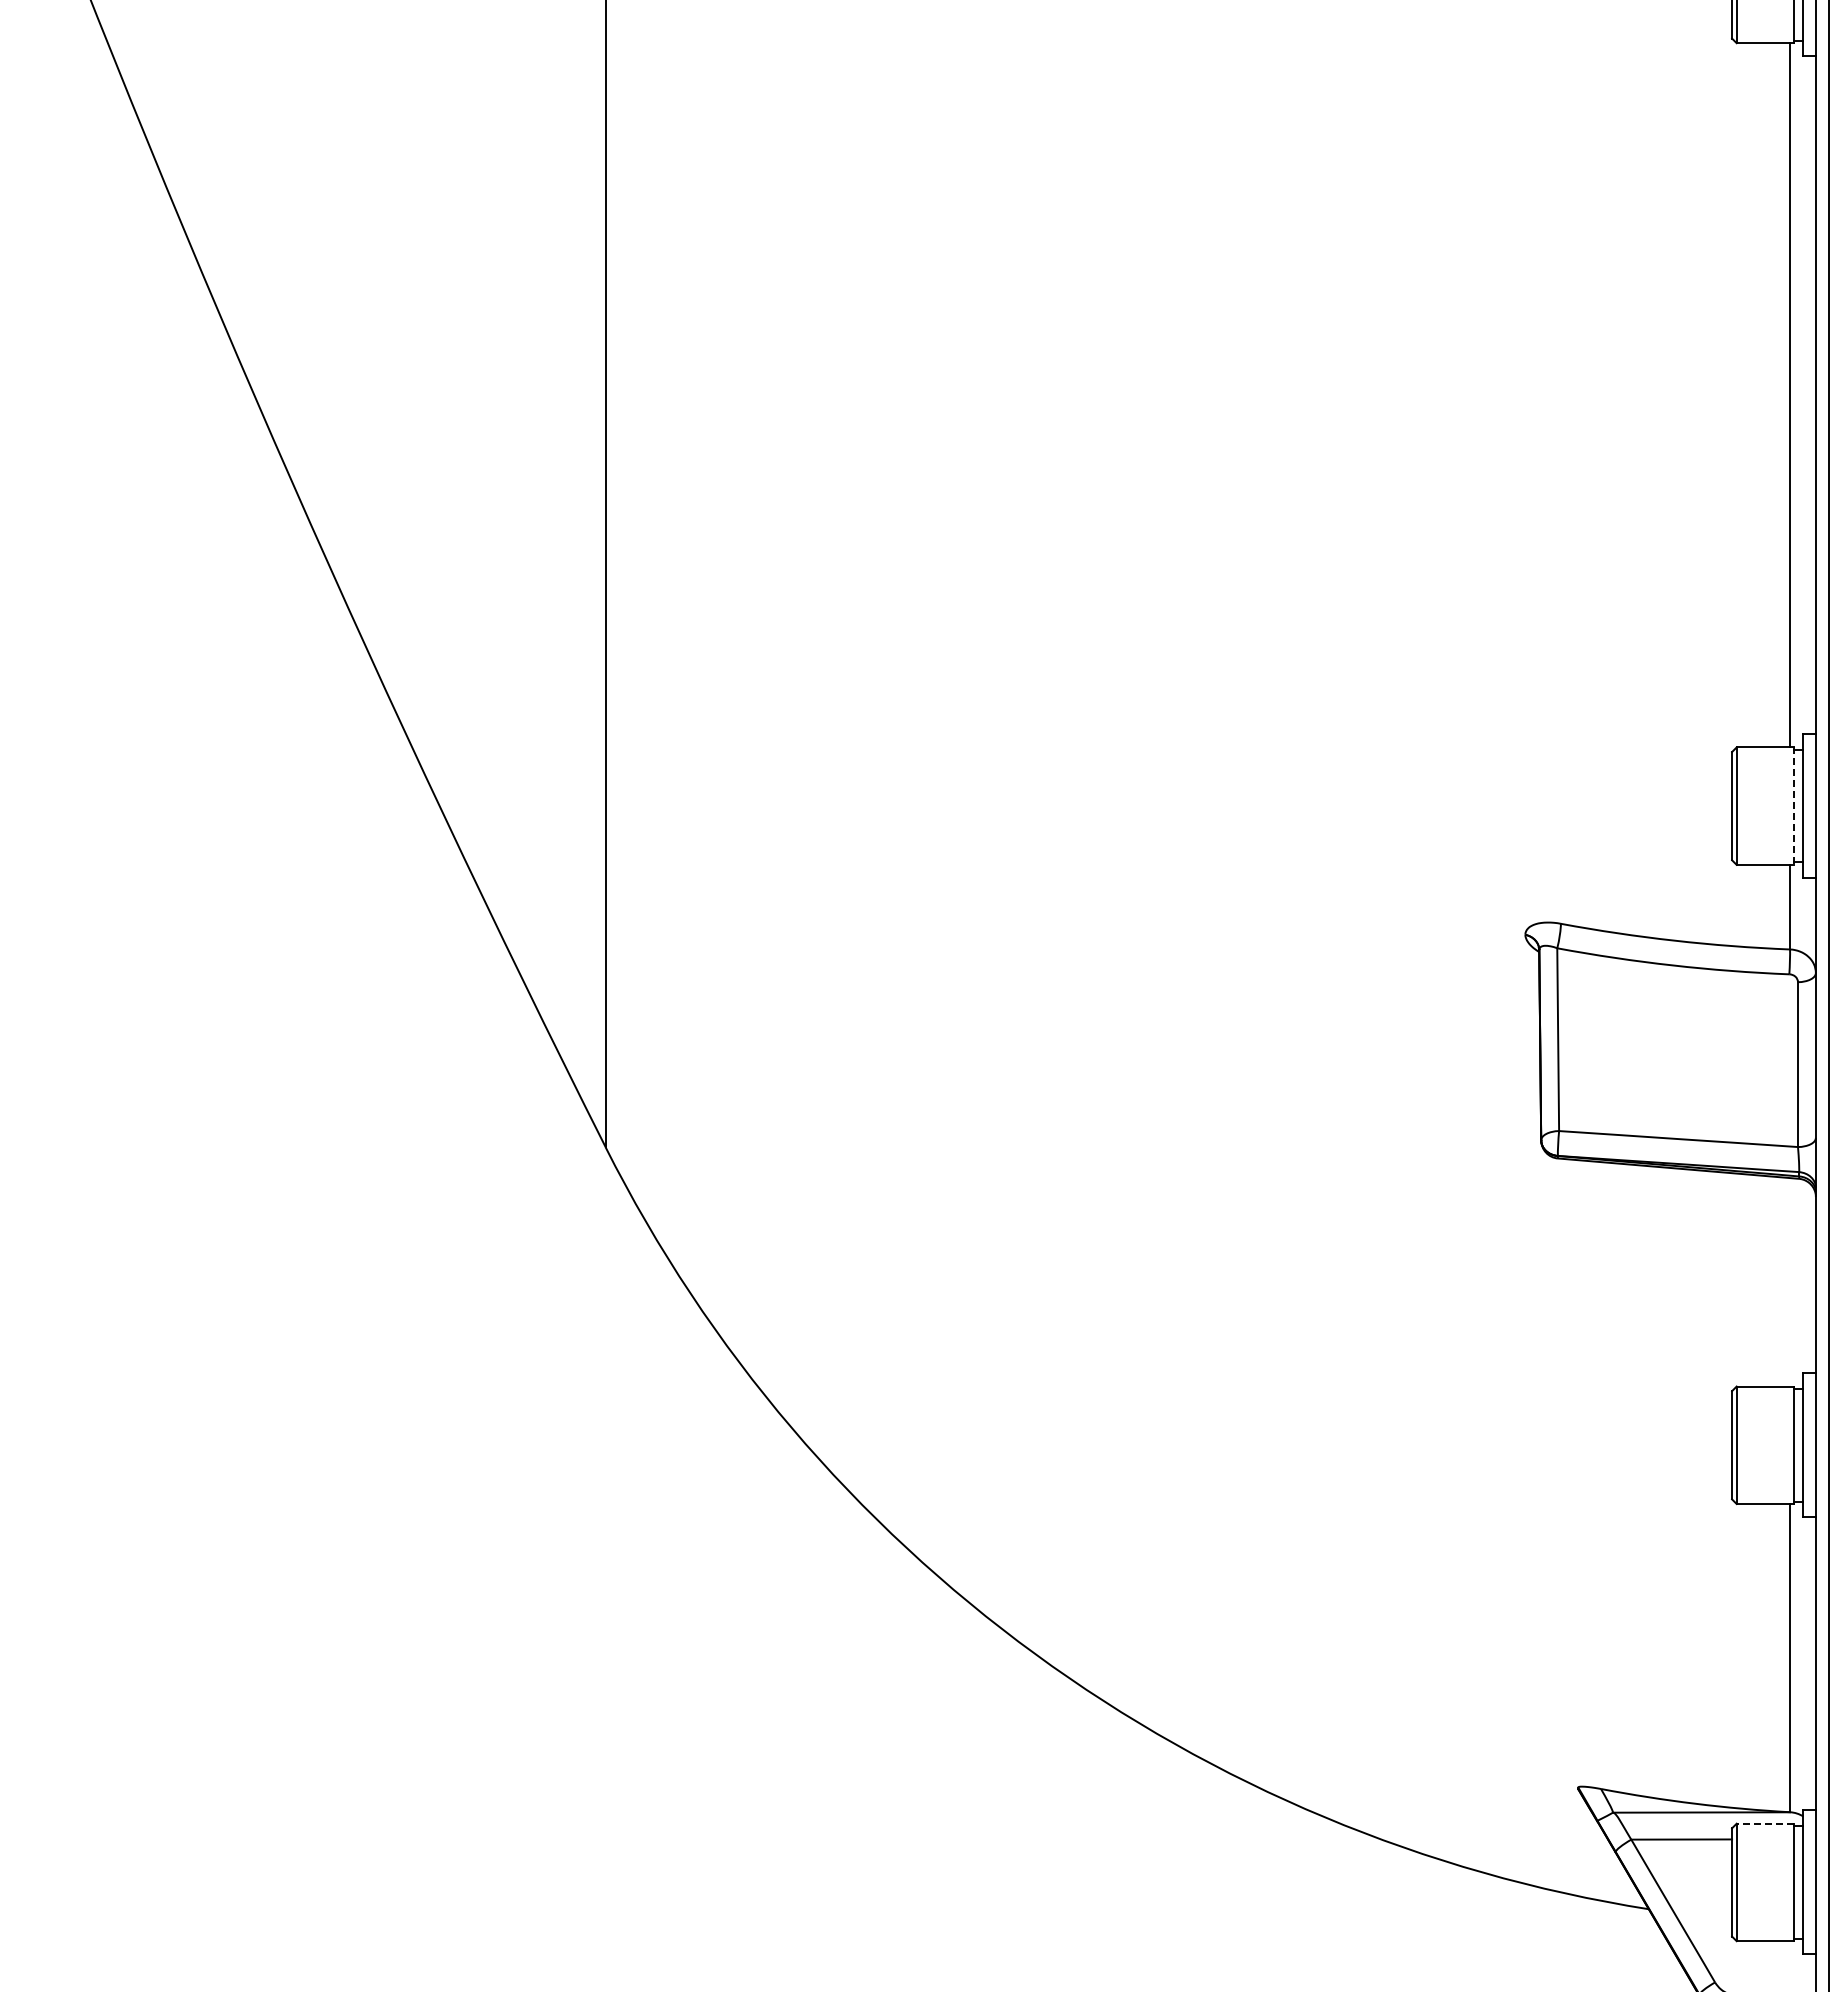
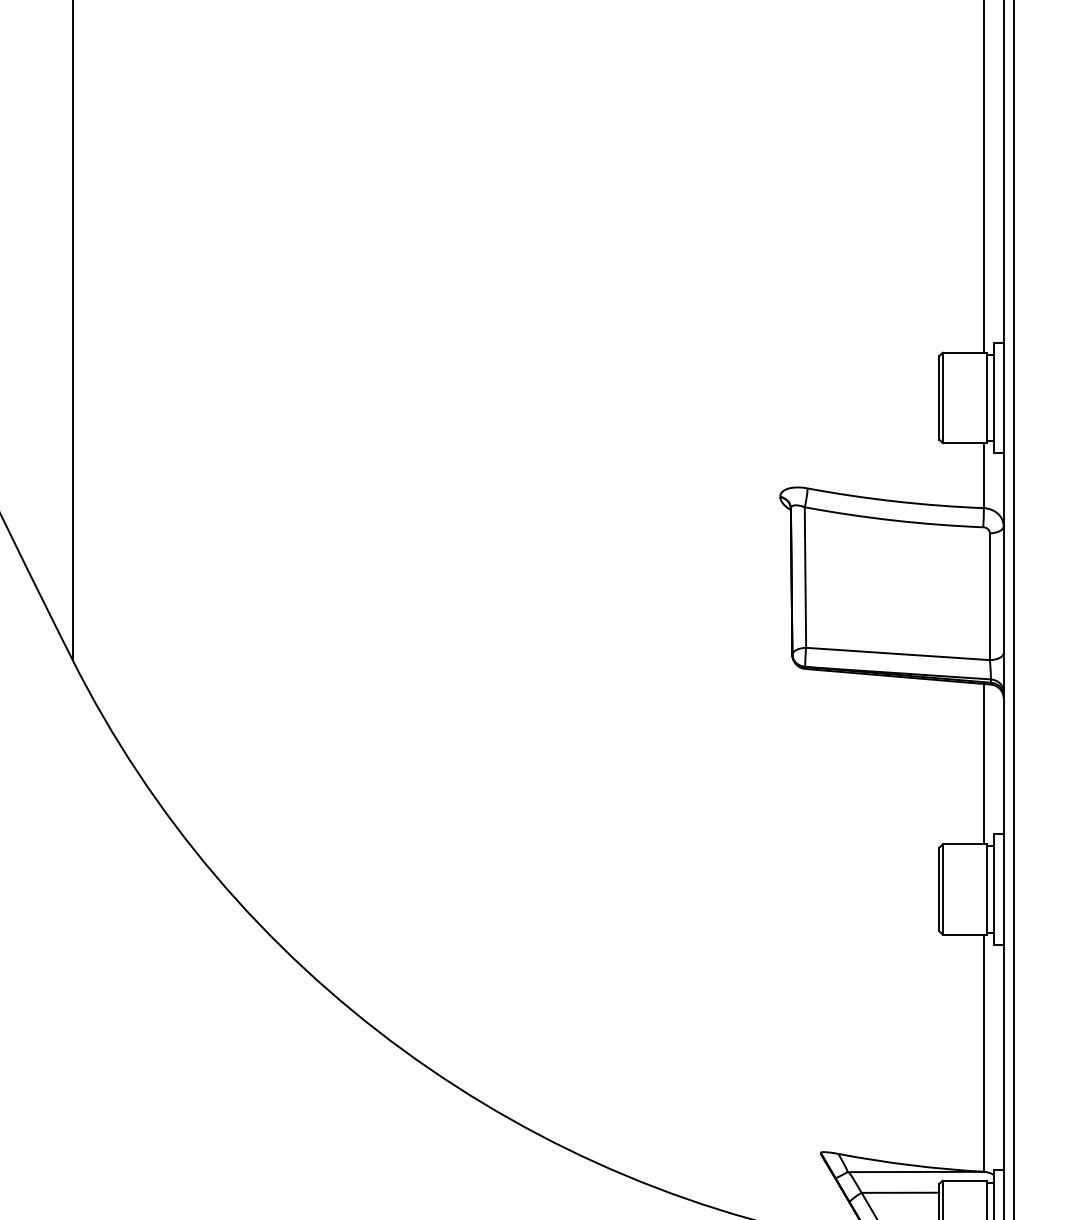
line: (1794, 806) -> (987, 398), dashed -> solid
line: (1790, 1282) -> (984, 764), added
line: (1765, 1823) -> (964, 1180), dashed -> solid

